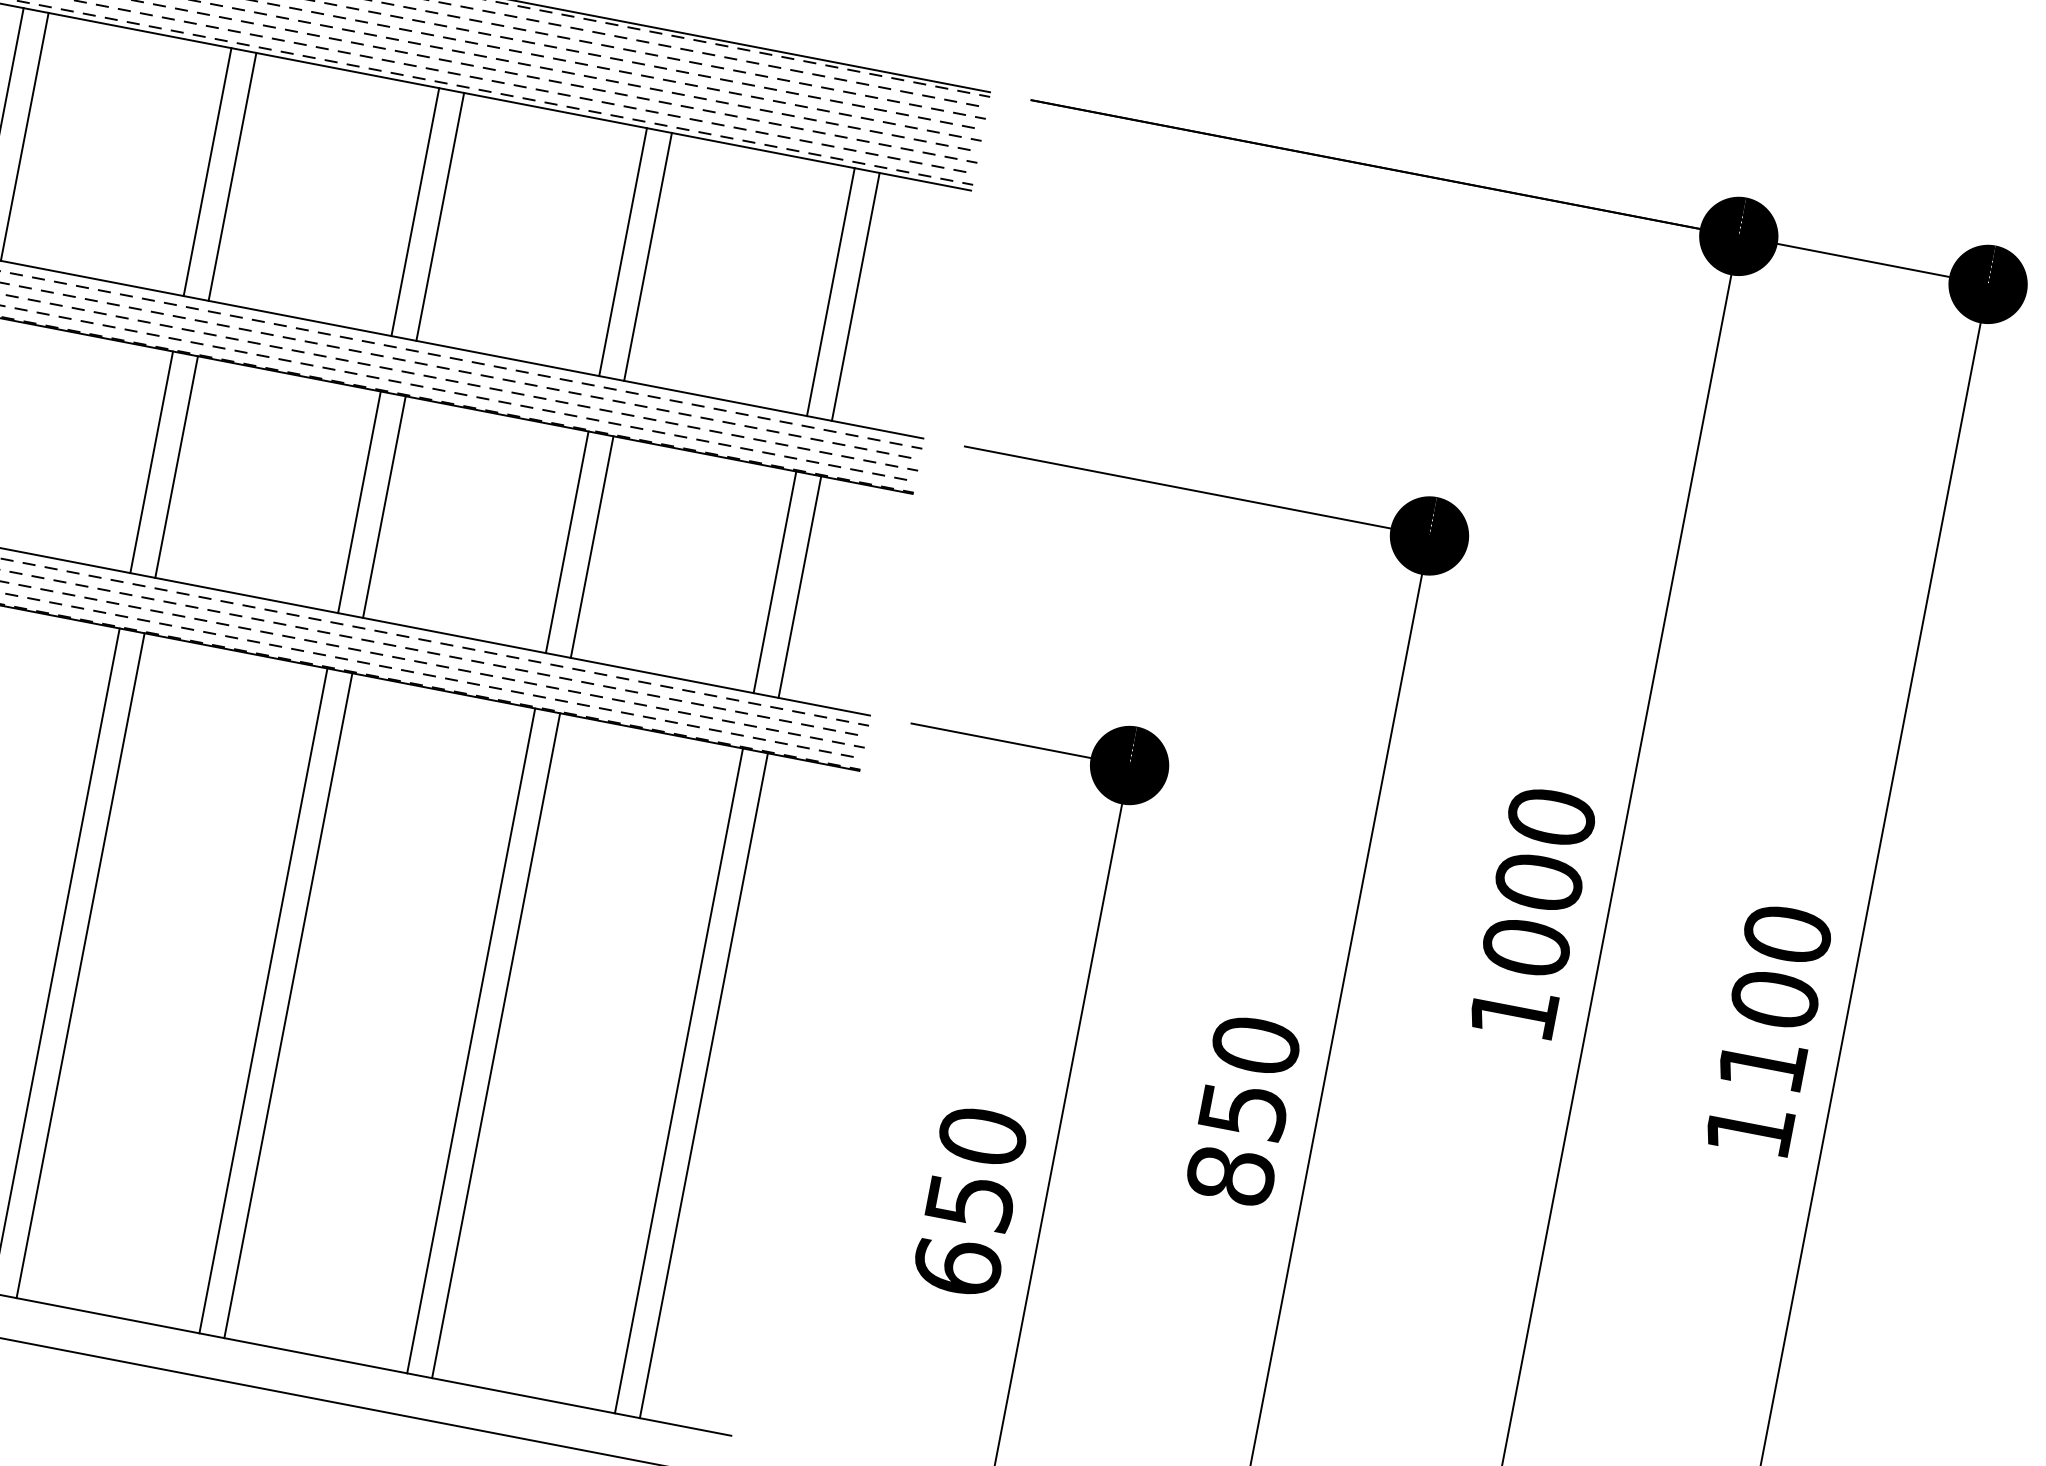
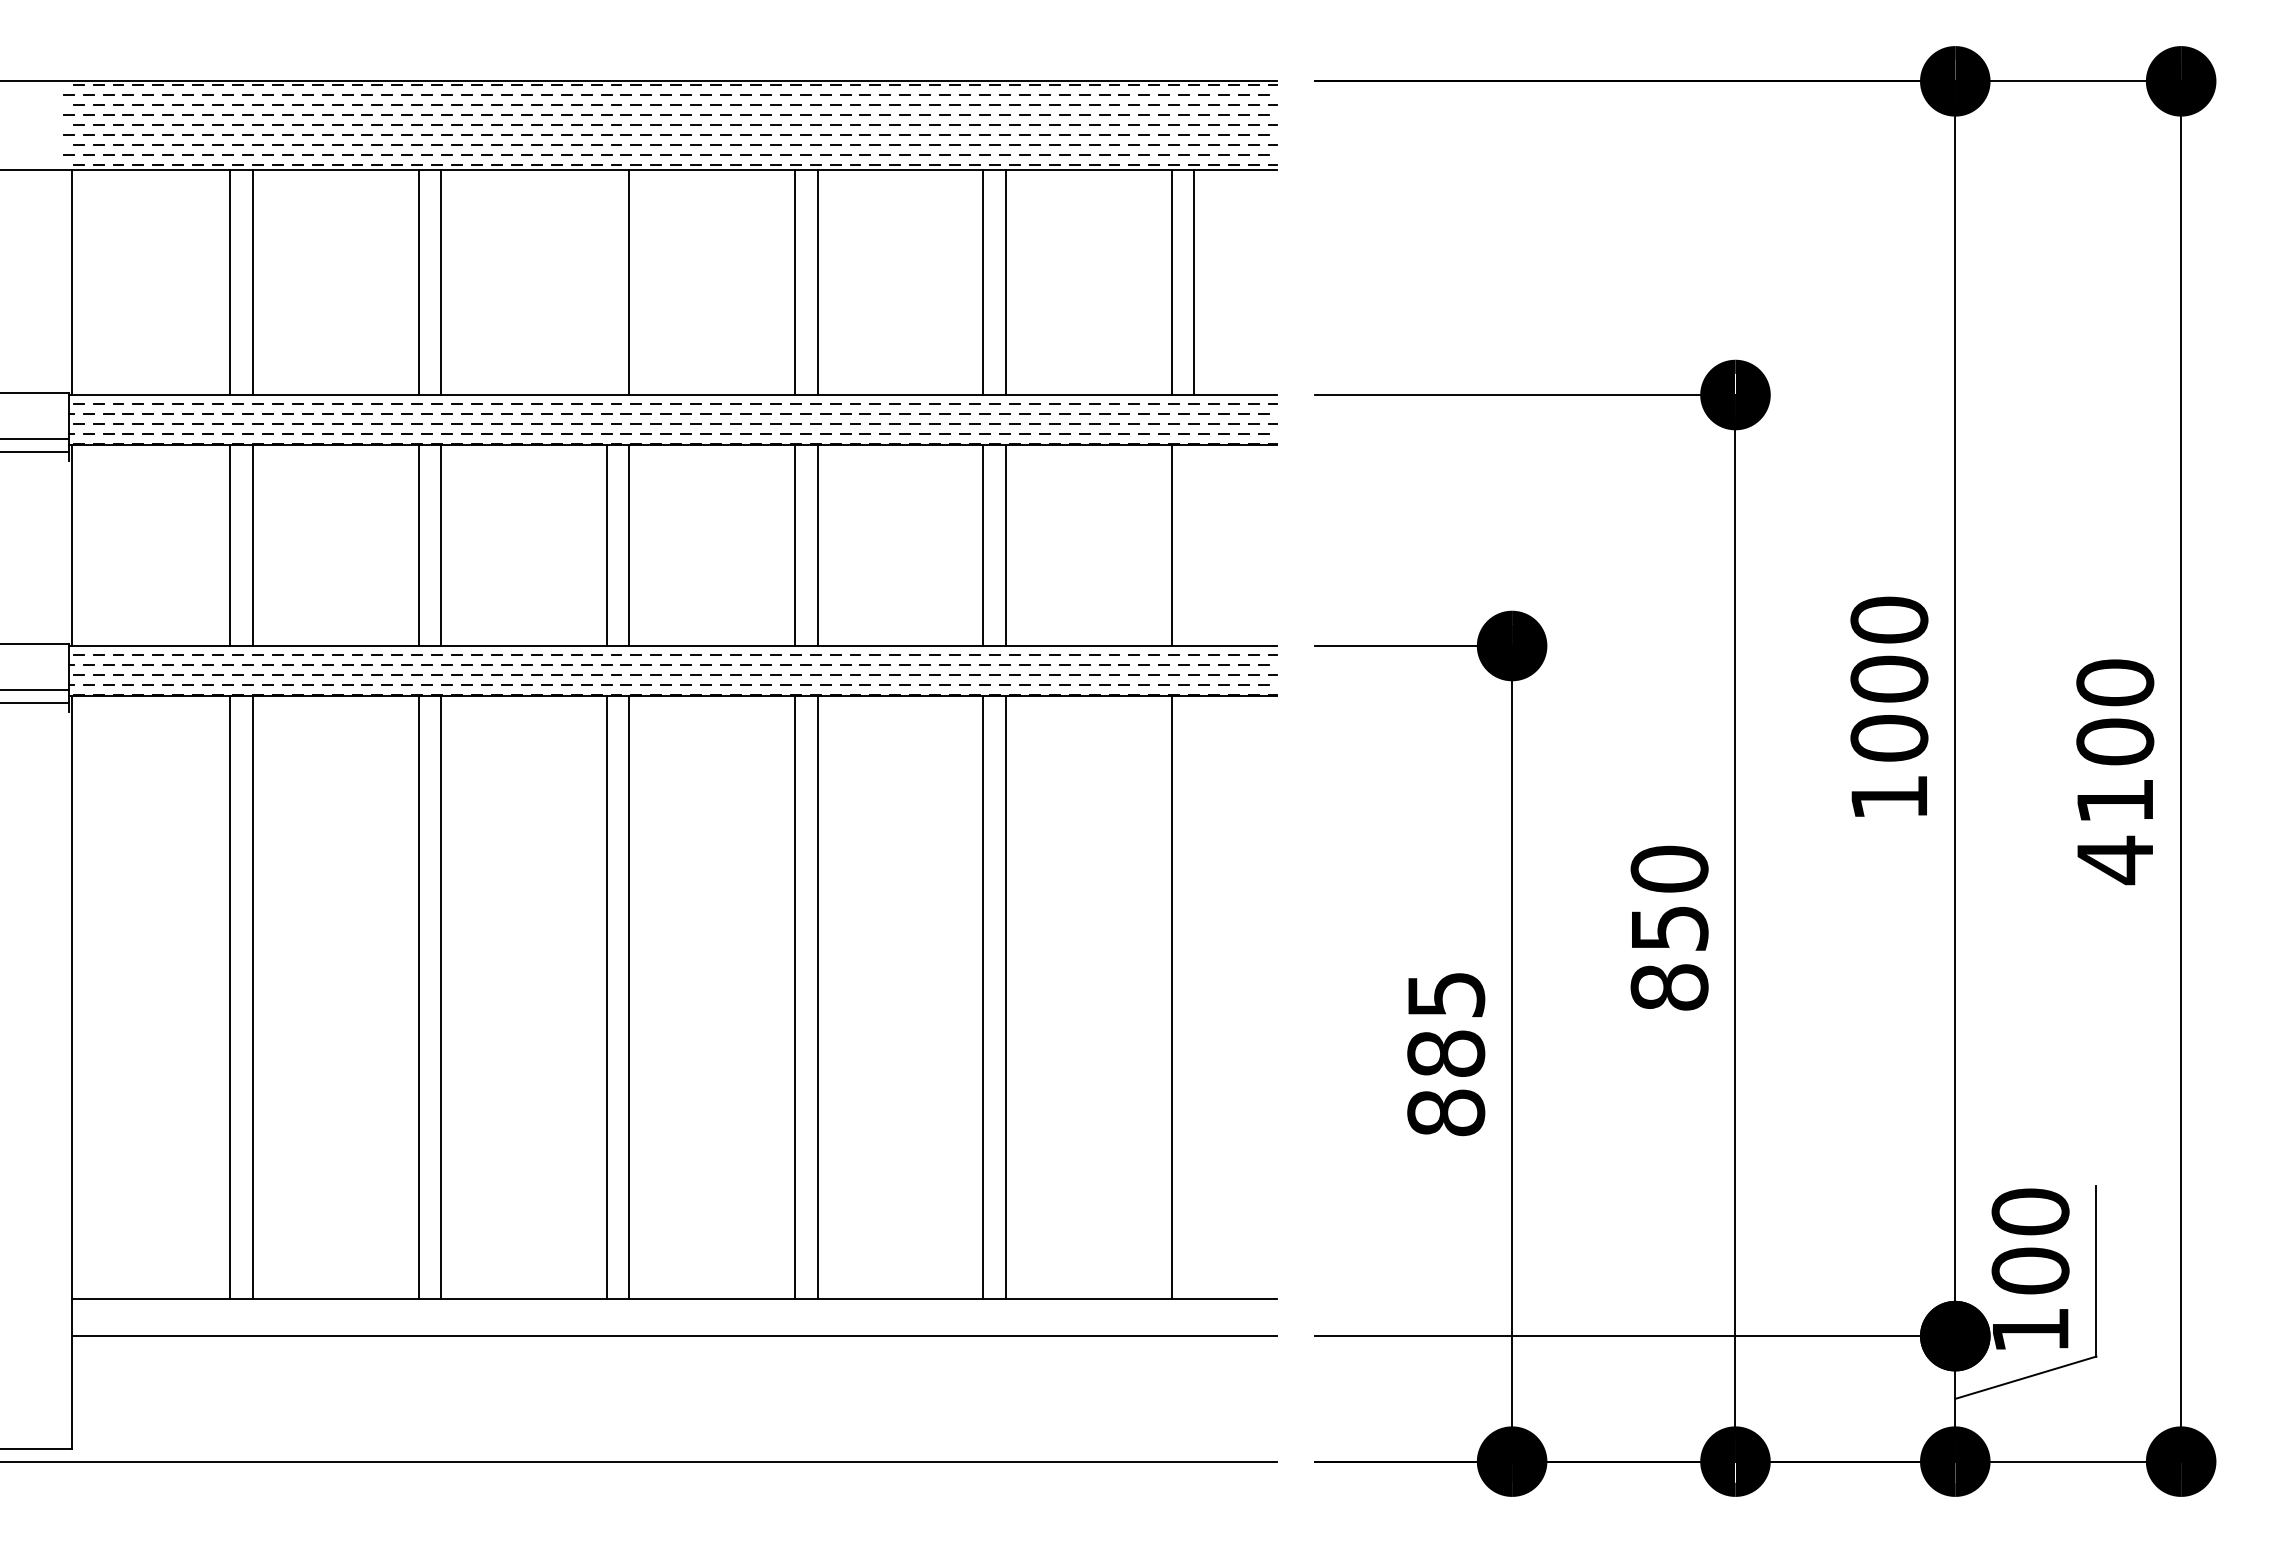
line: (207, 171) -> (606, 282), removed
line: (800, 587) -> (1194, 545), removed
line: (704, 1085) -> (1194, 997), removed
text: (1748, 1130) -> (2114, 860), 1100 -> 4100
text: (970, 1201) -> (1446, 1053), 650 -> 885

